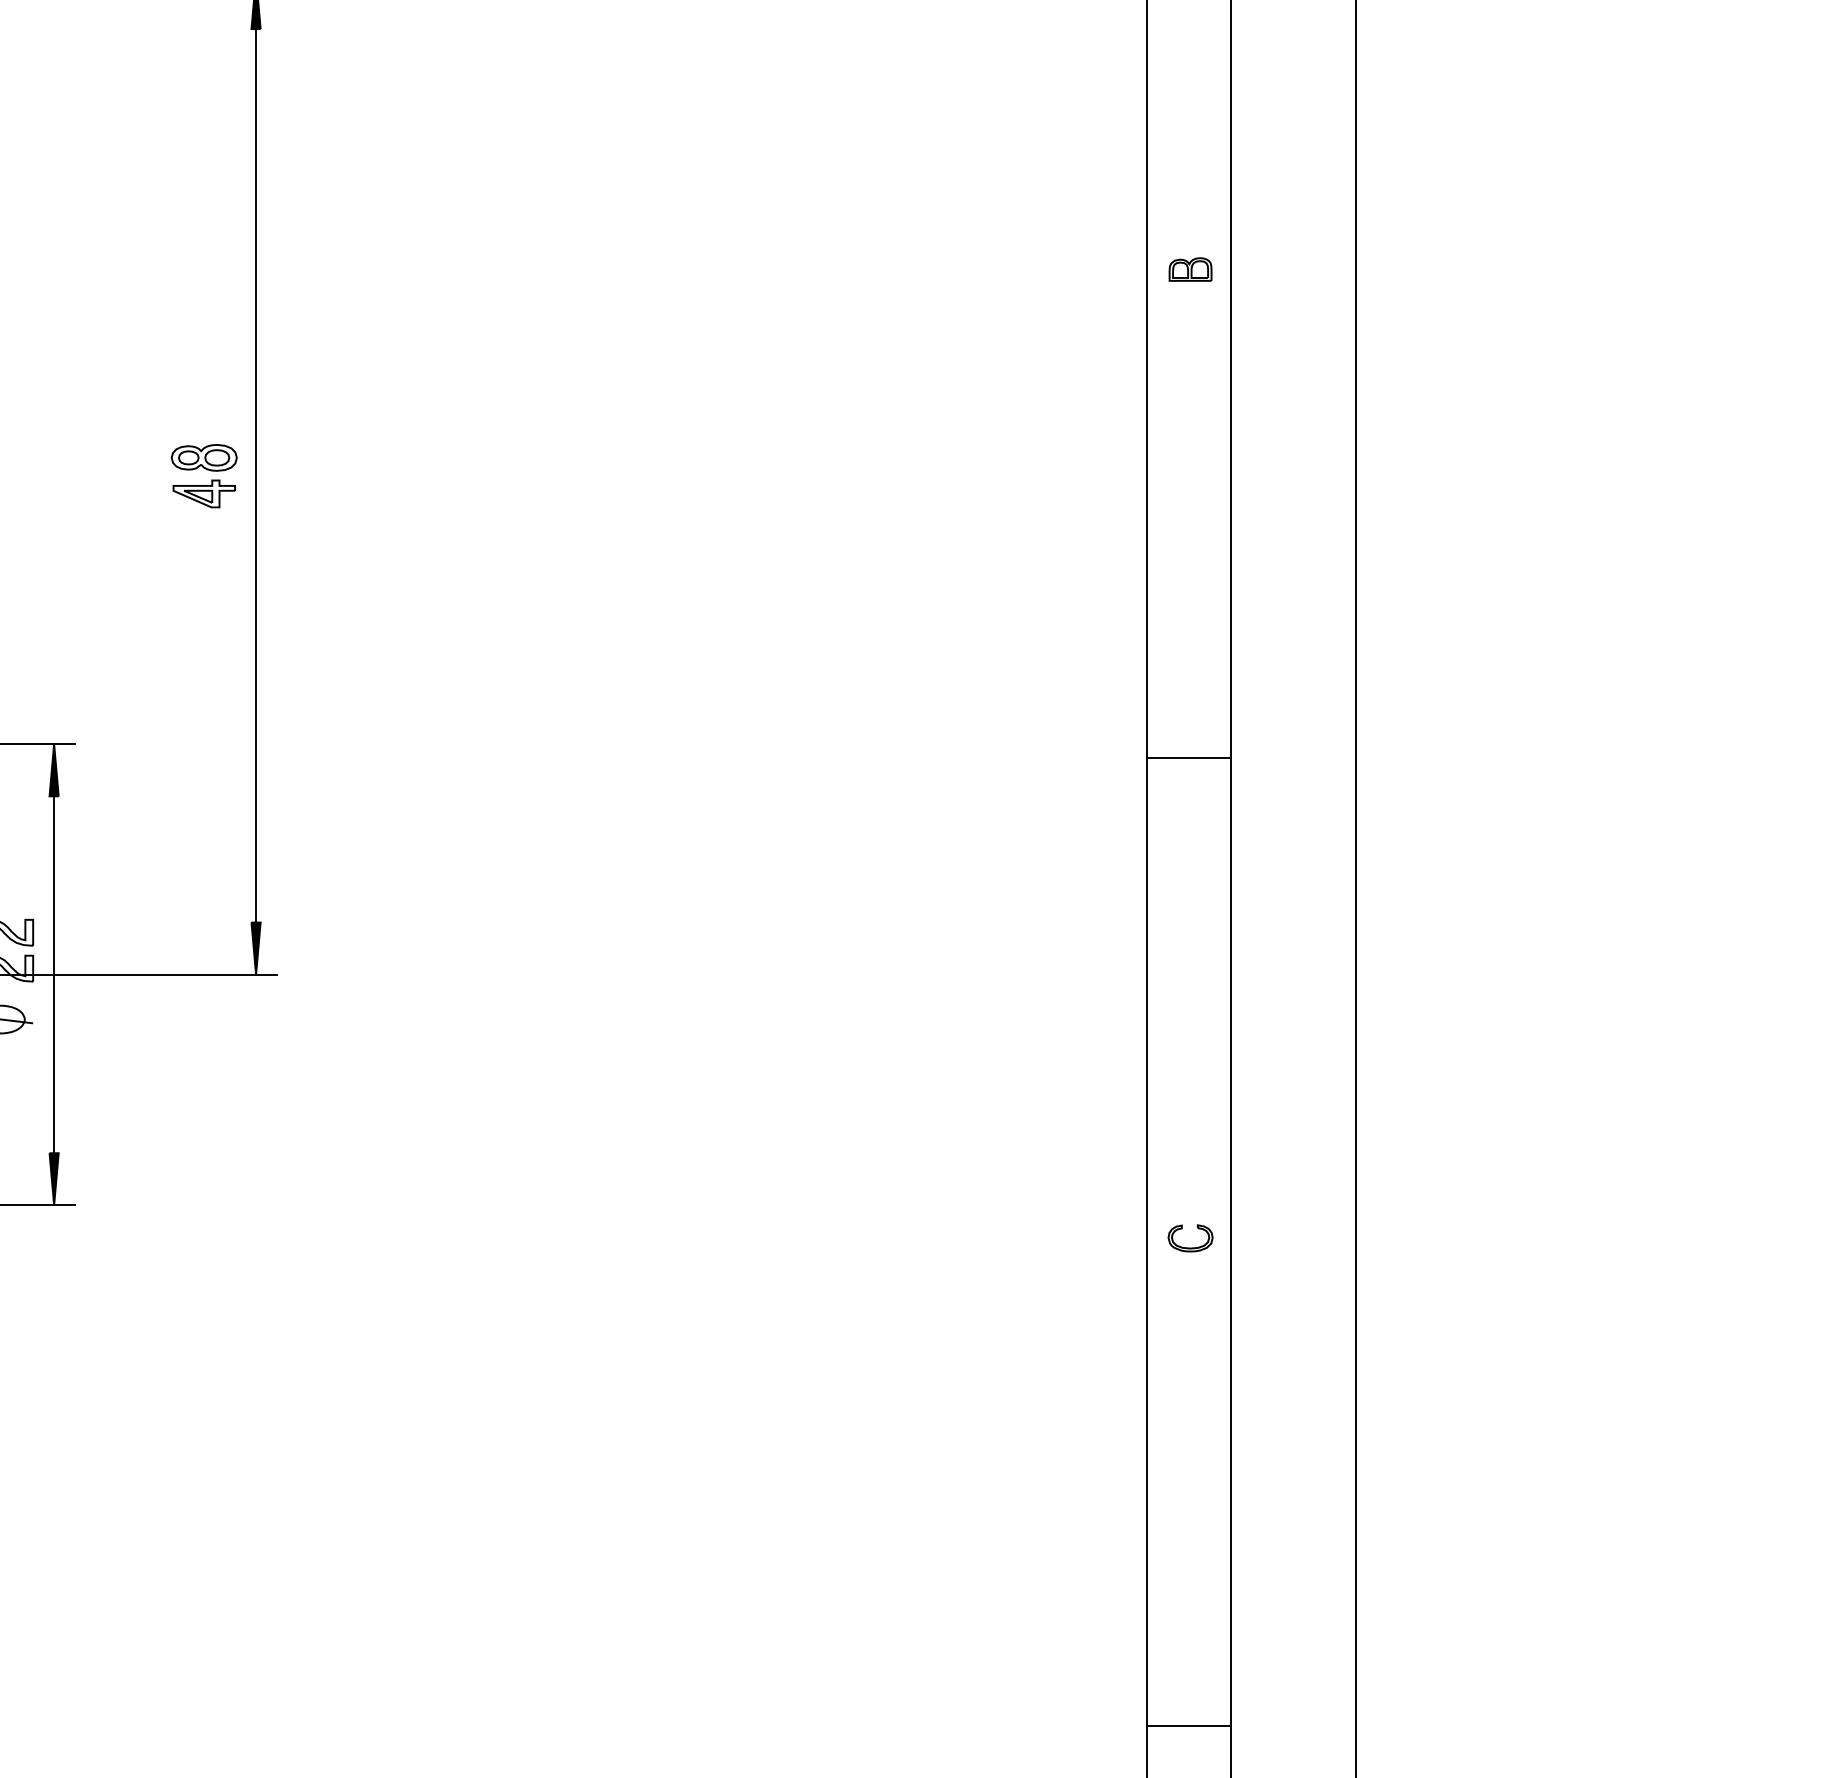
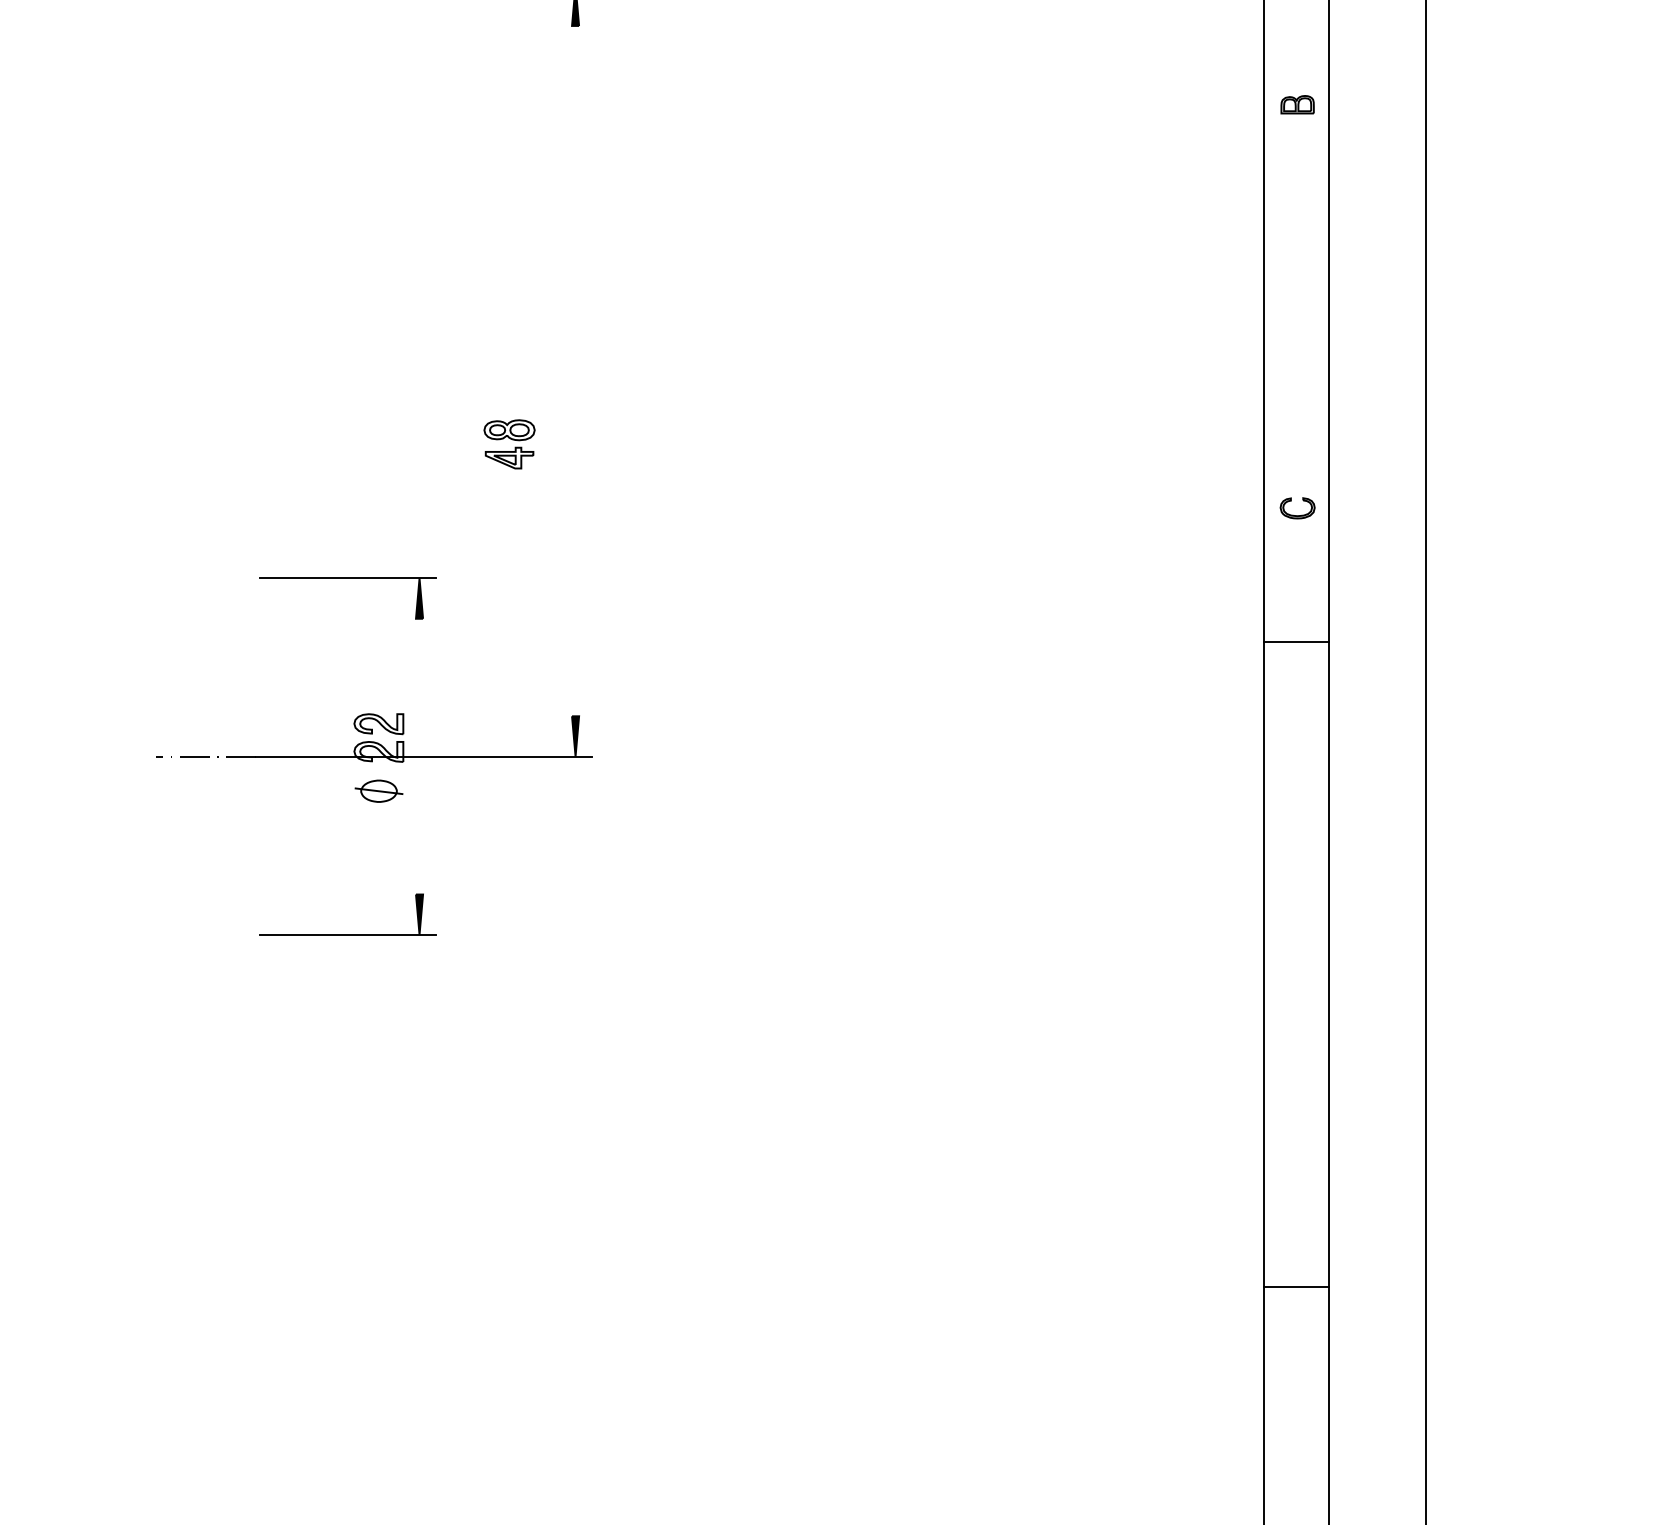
part: (1190, 269) -> (1297, 104), moved
line: (255, 475) -> (575, 370), removed
part: (204, 476) -> (509, 444), moved
line: (1187, 757) -> (1295, 641), moved
line: (54, 974) -> (419, 756), removed
part: (1190, 1247) -> (1297, 515), moved
line: (1187, 1725) -> (1295, 1286), moved

